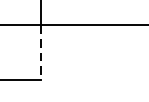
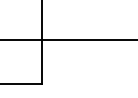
line: (41, 51) -> (41, 61), dashed -> solid

